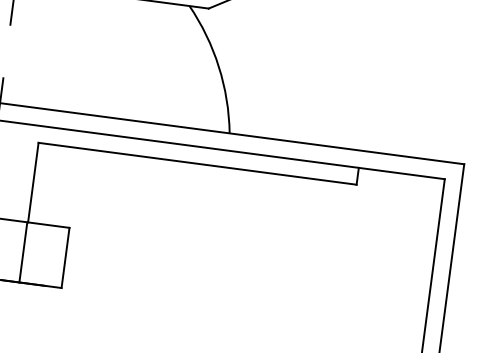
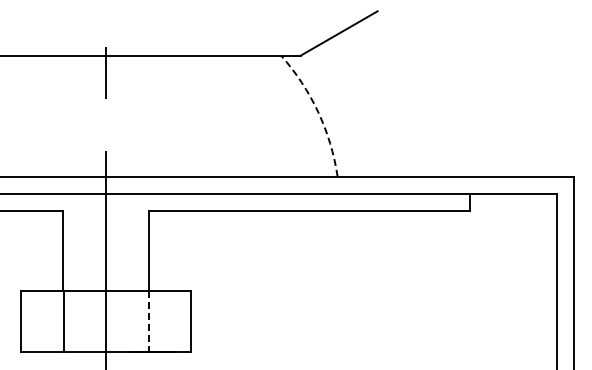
arc: (219, 67) -> (318, 112), solid -> dashed
line: (23, 253) -> (148, 322), solid -> dashed

